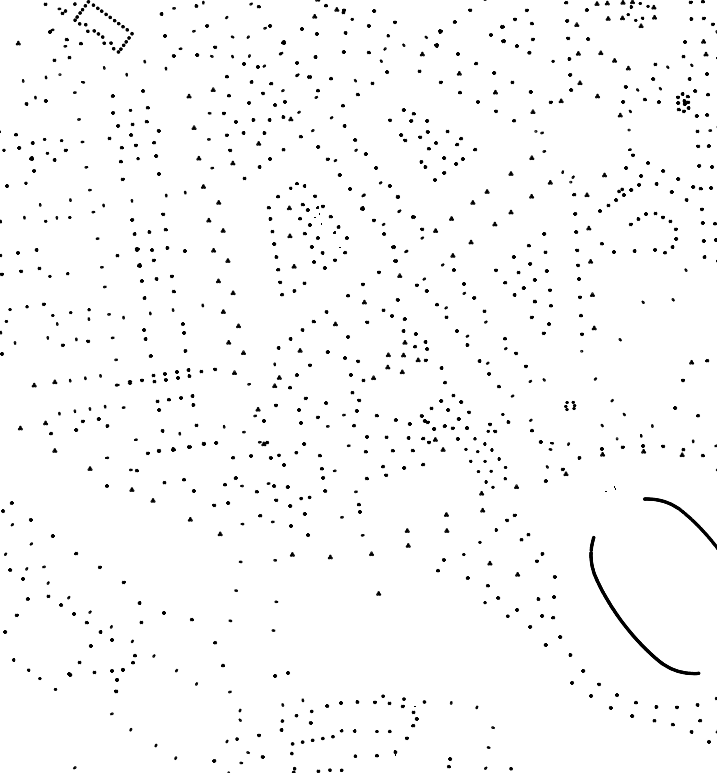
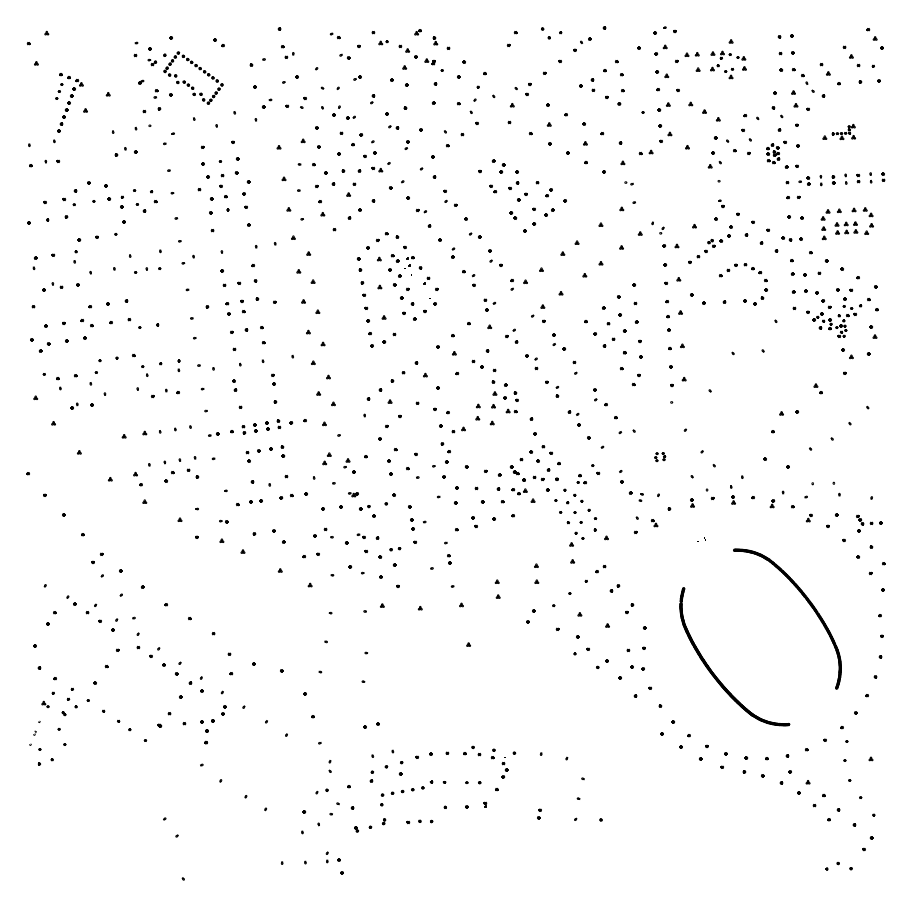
part: (502, 33) -> (592, 84), size x0.71
part: (438, 37) -> (528, 88), size x0.71
part: (282, 48) -> (372, 99), size x0.62
part: (303, 76) -> (393, 127), size x0.62
part: (31, 150) -> (121, 201), size x0.62
part: (297, 185) -> (387, 236), size x1.43
part: (363, 201) -> (453, 252), size x0.62
part: (405, 206) -> (495, 257), size x0.71
part: (399, 253) -> (489, 304), size x0.71
part: (137, 257) -> (227, 308), size x0.62
part: (276, 381) -> (326, 458), moved
part: (123, 383) -> (213, 434), size x0.62
part: (196, 445) -> (286, 496), size x0.71
part: (165, 450) -> (255, 501), size x0.71

